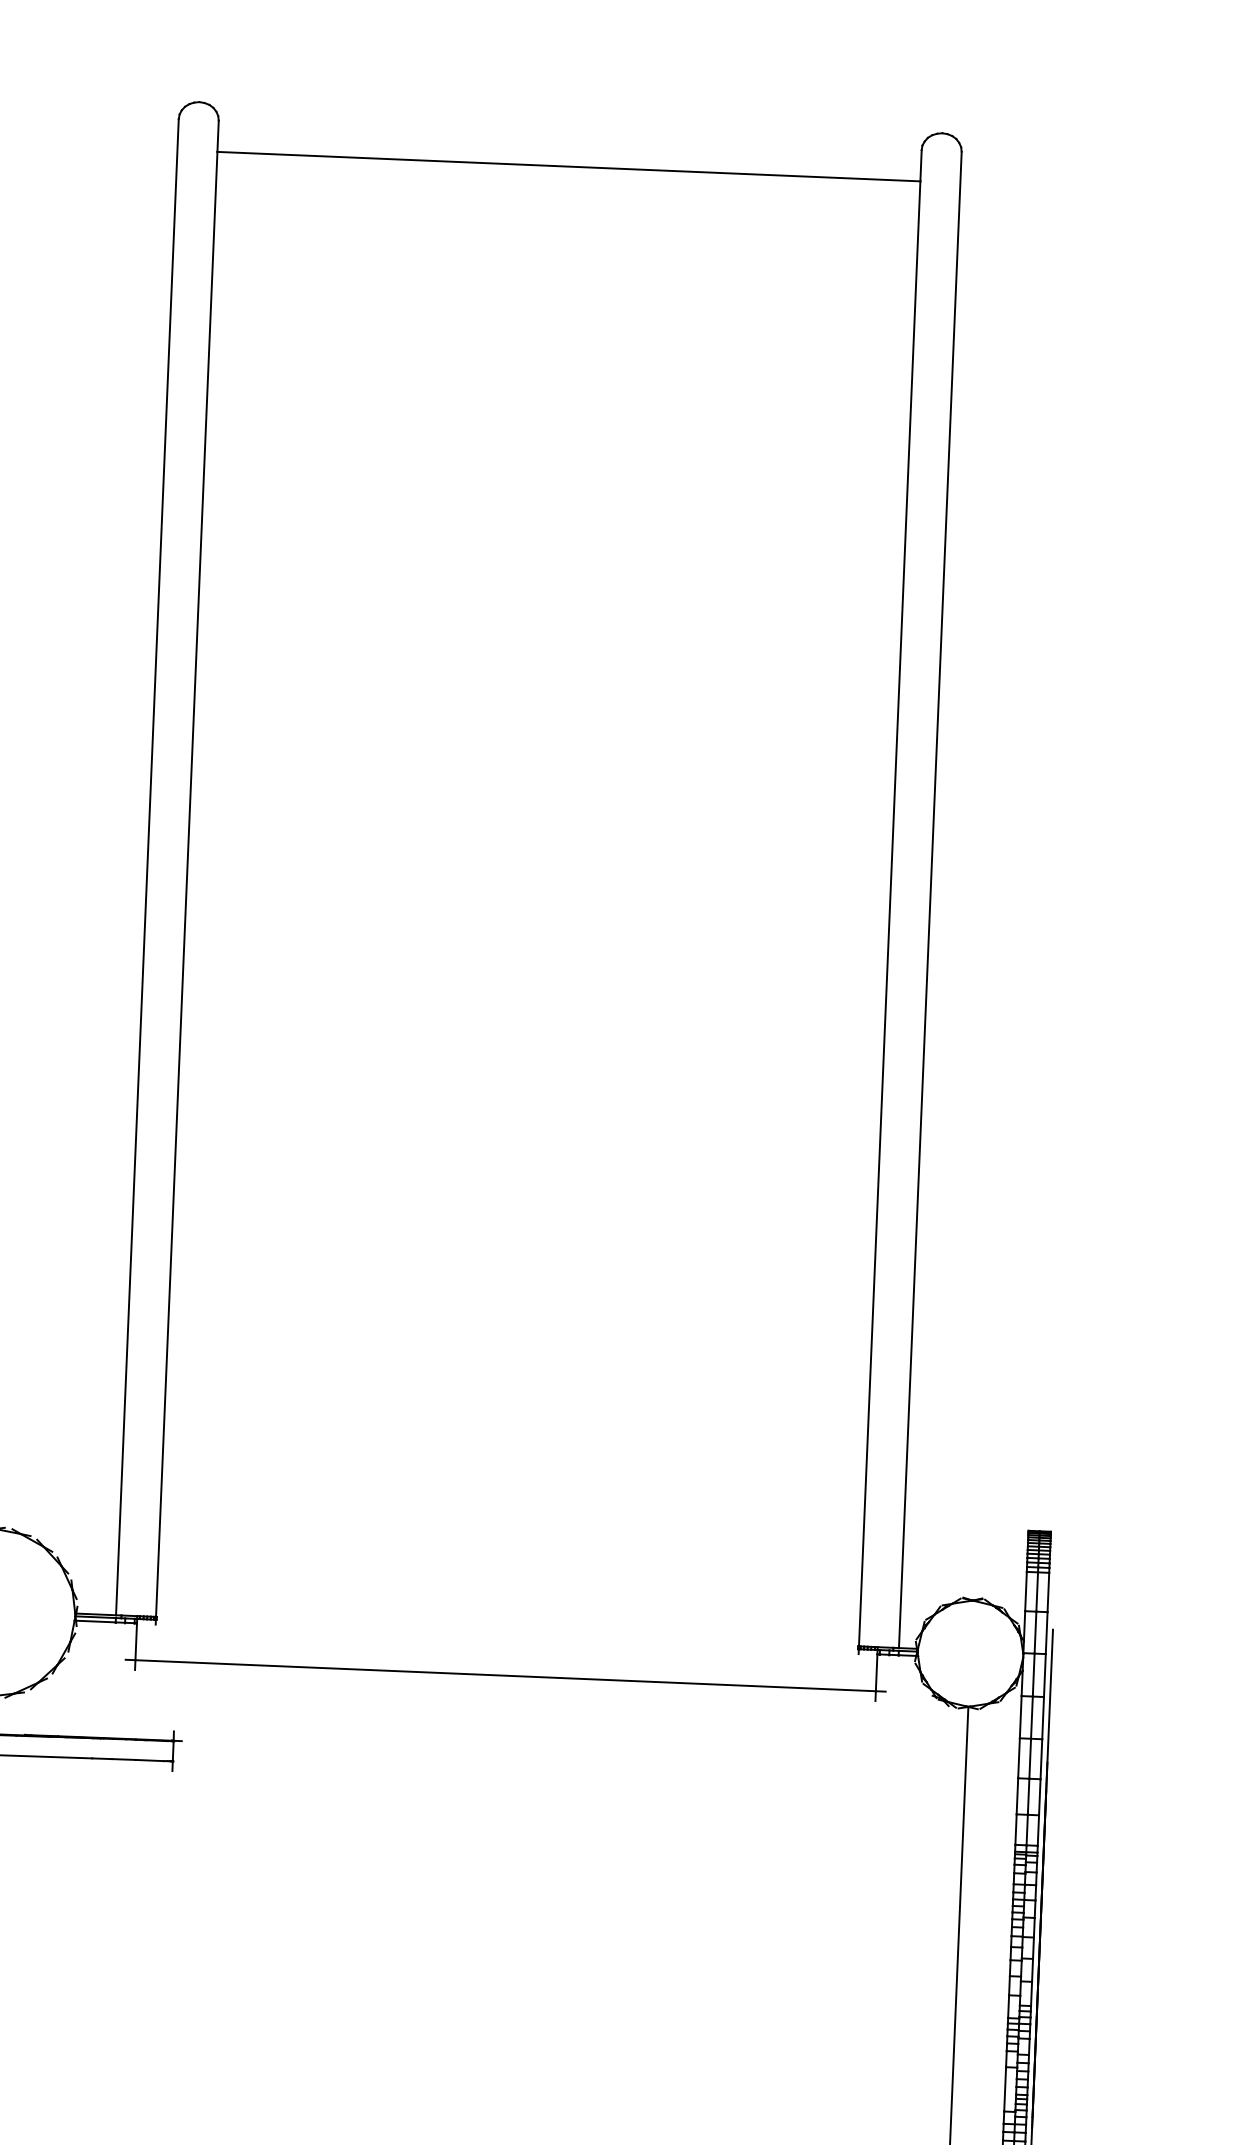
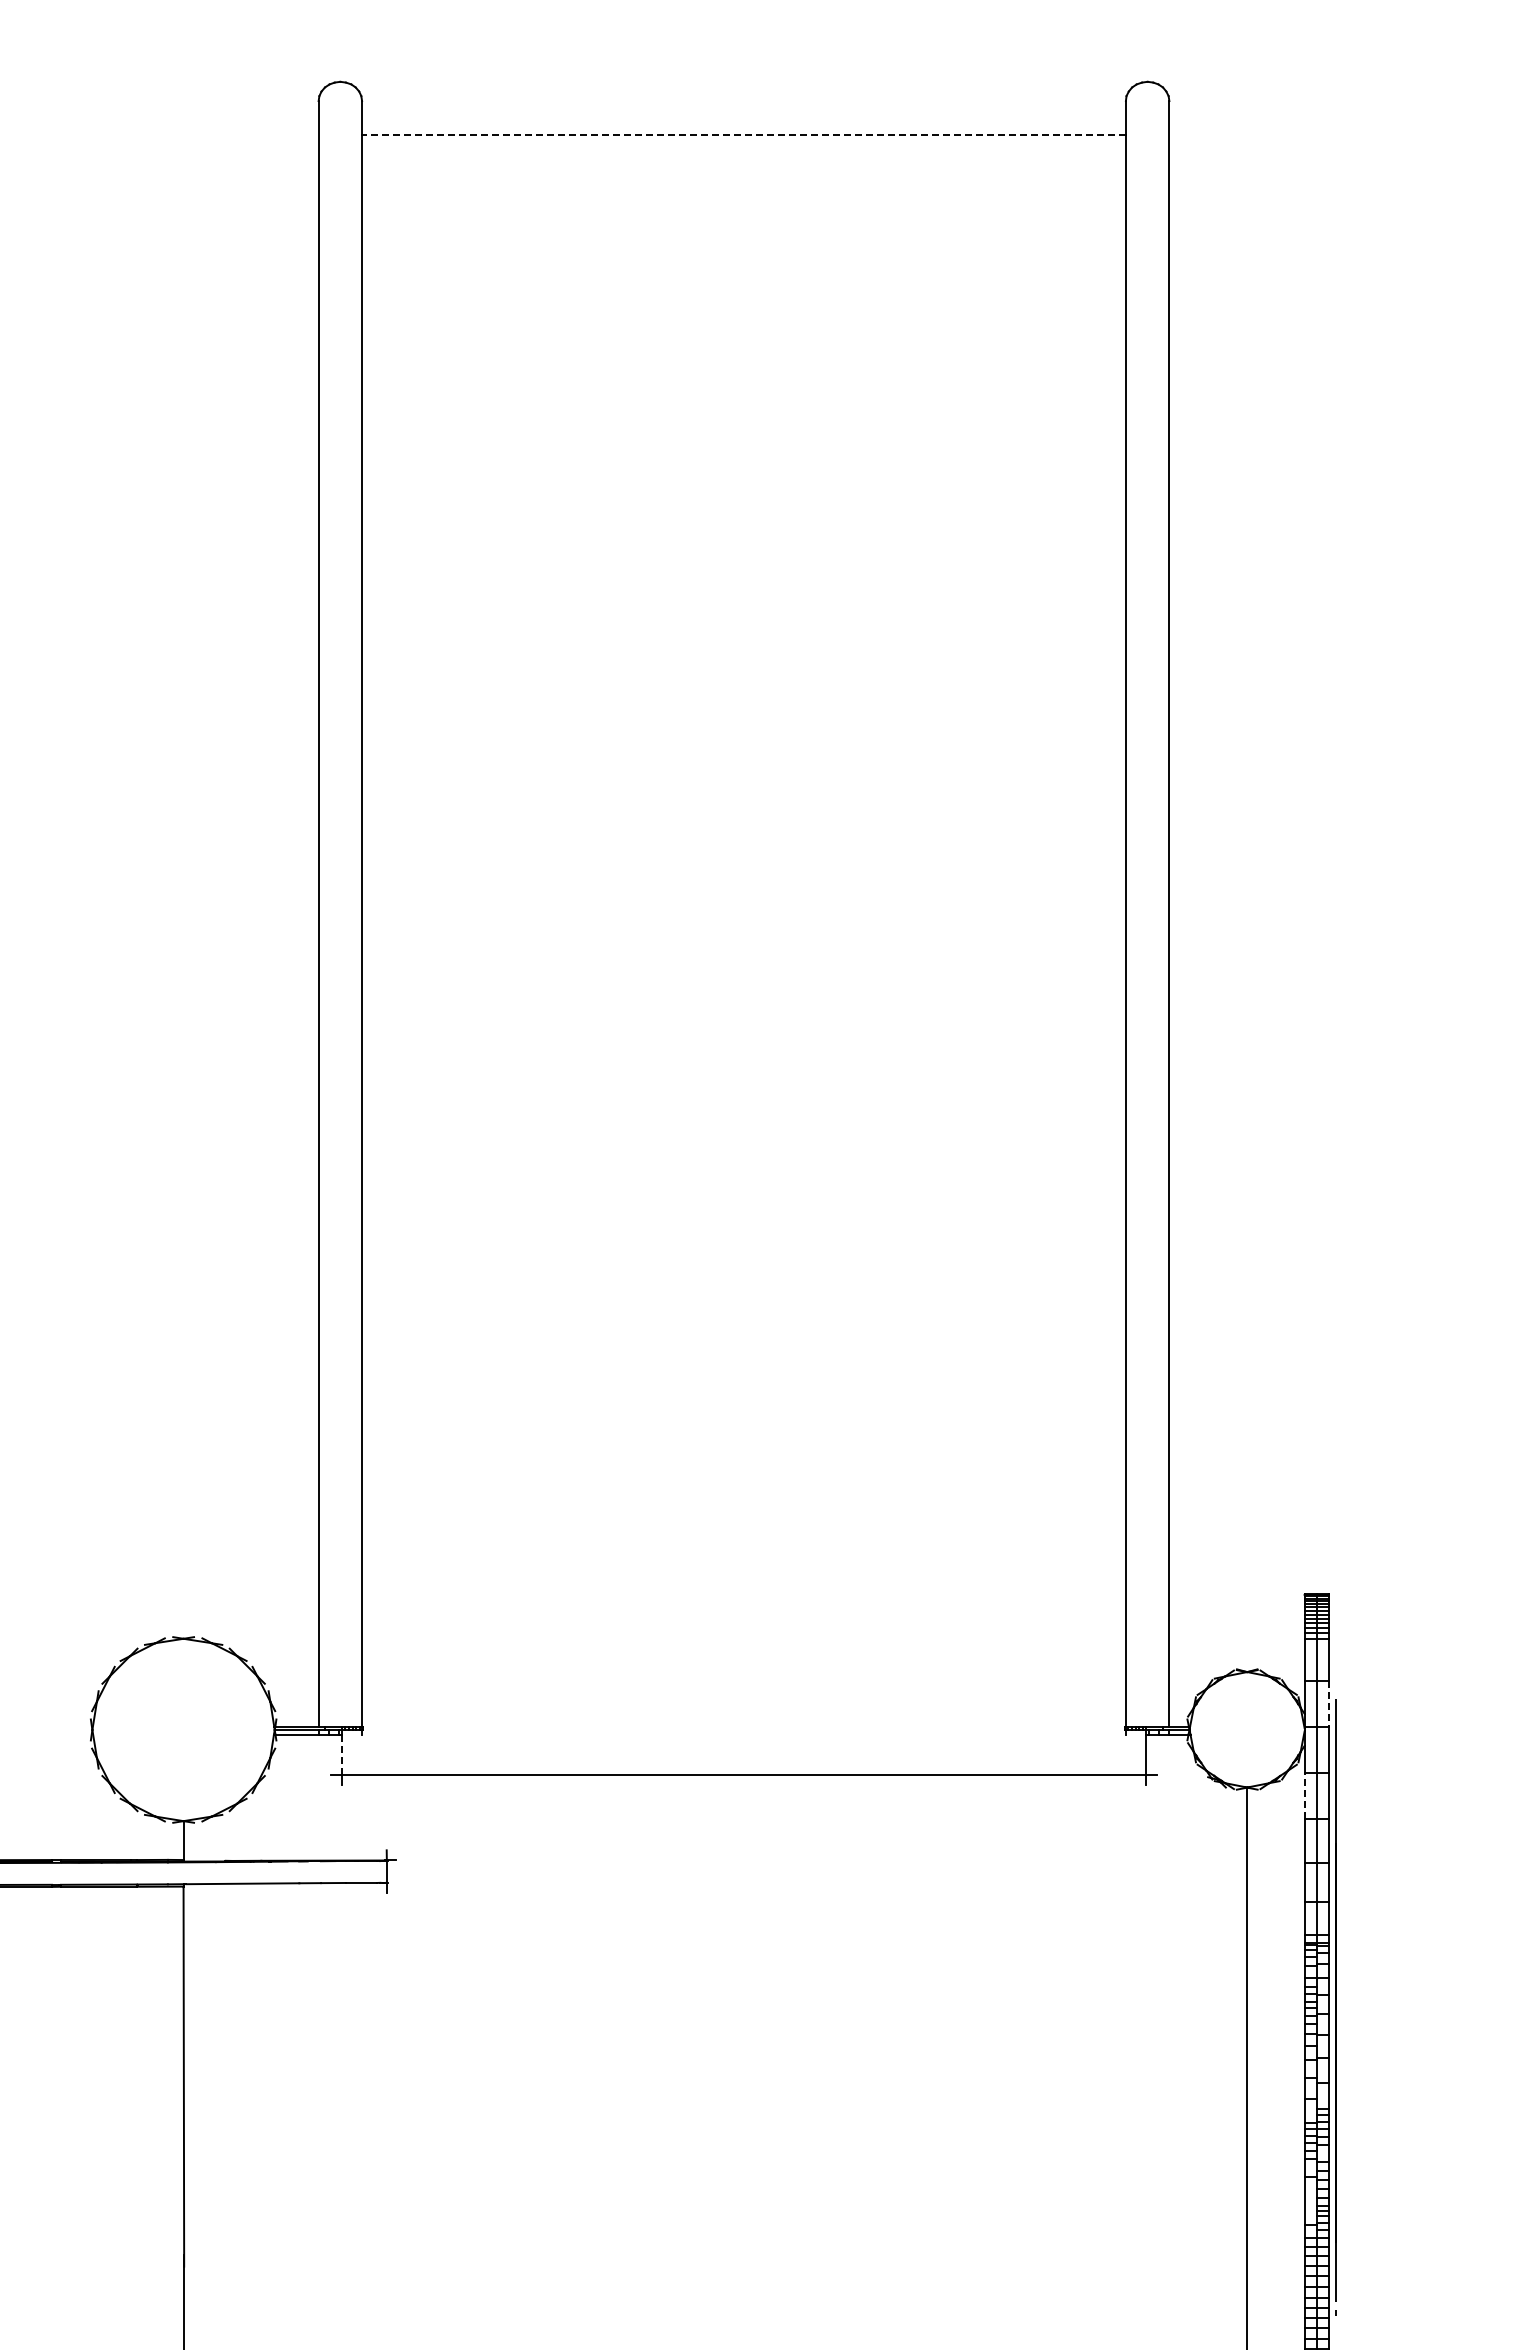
line: (569, 167) -> (744, 135), solid -> dashed
line: (1046, 1632) -> (1328, 1703), solid -> dashed
line: (135, 1642) -> (341, 1755), solid -> dashed
line: (1020, 1717) -> (1304, 1796), solid -> dashed

